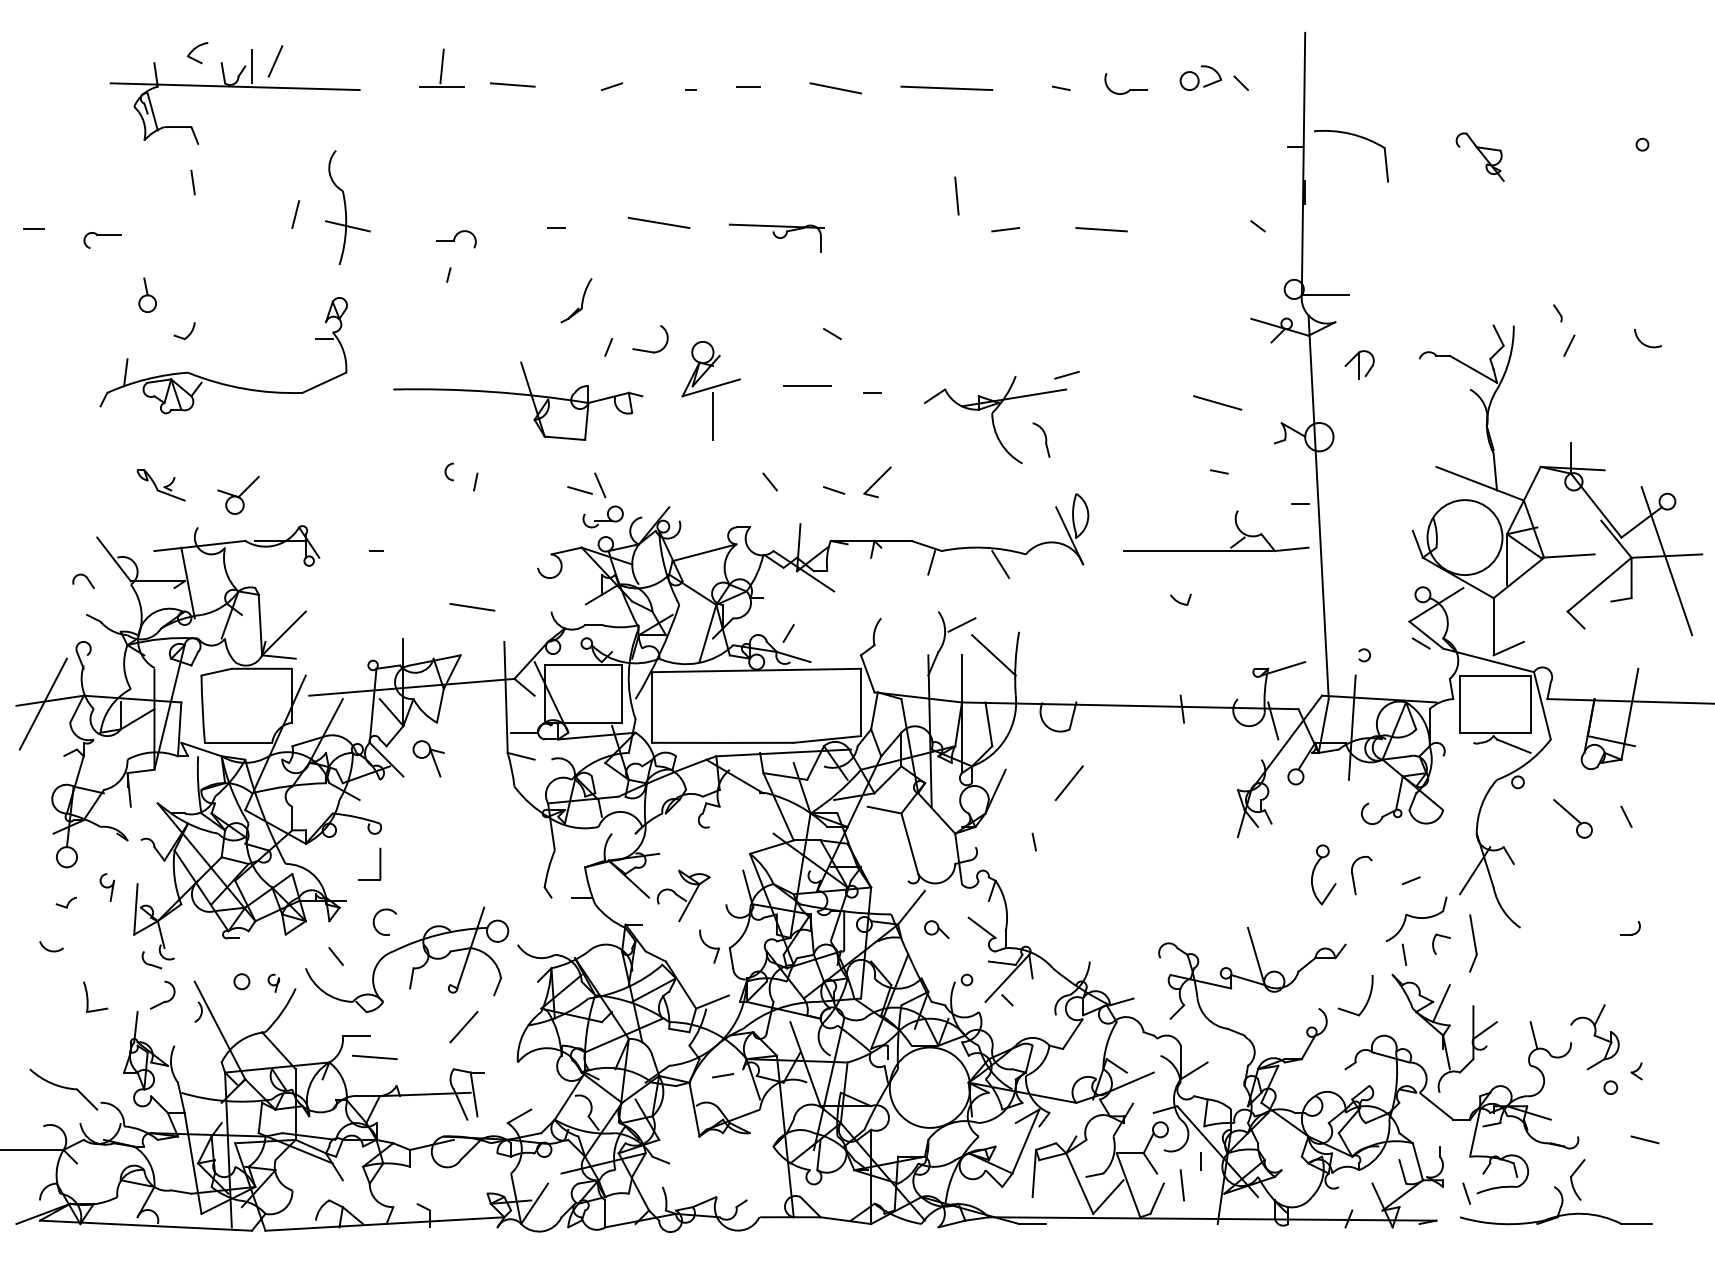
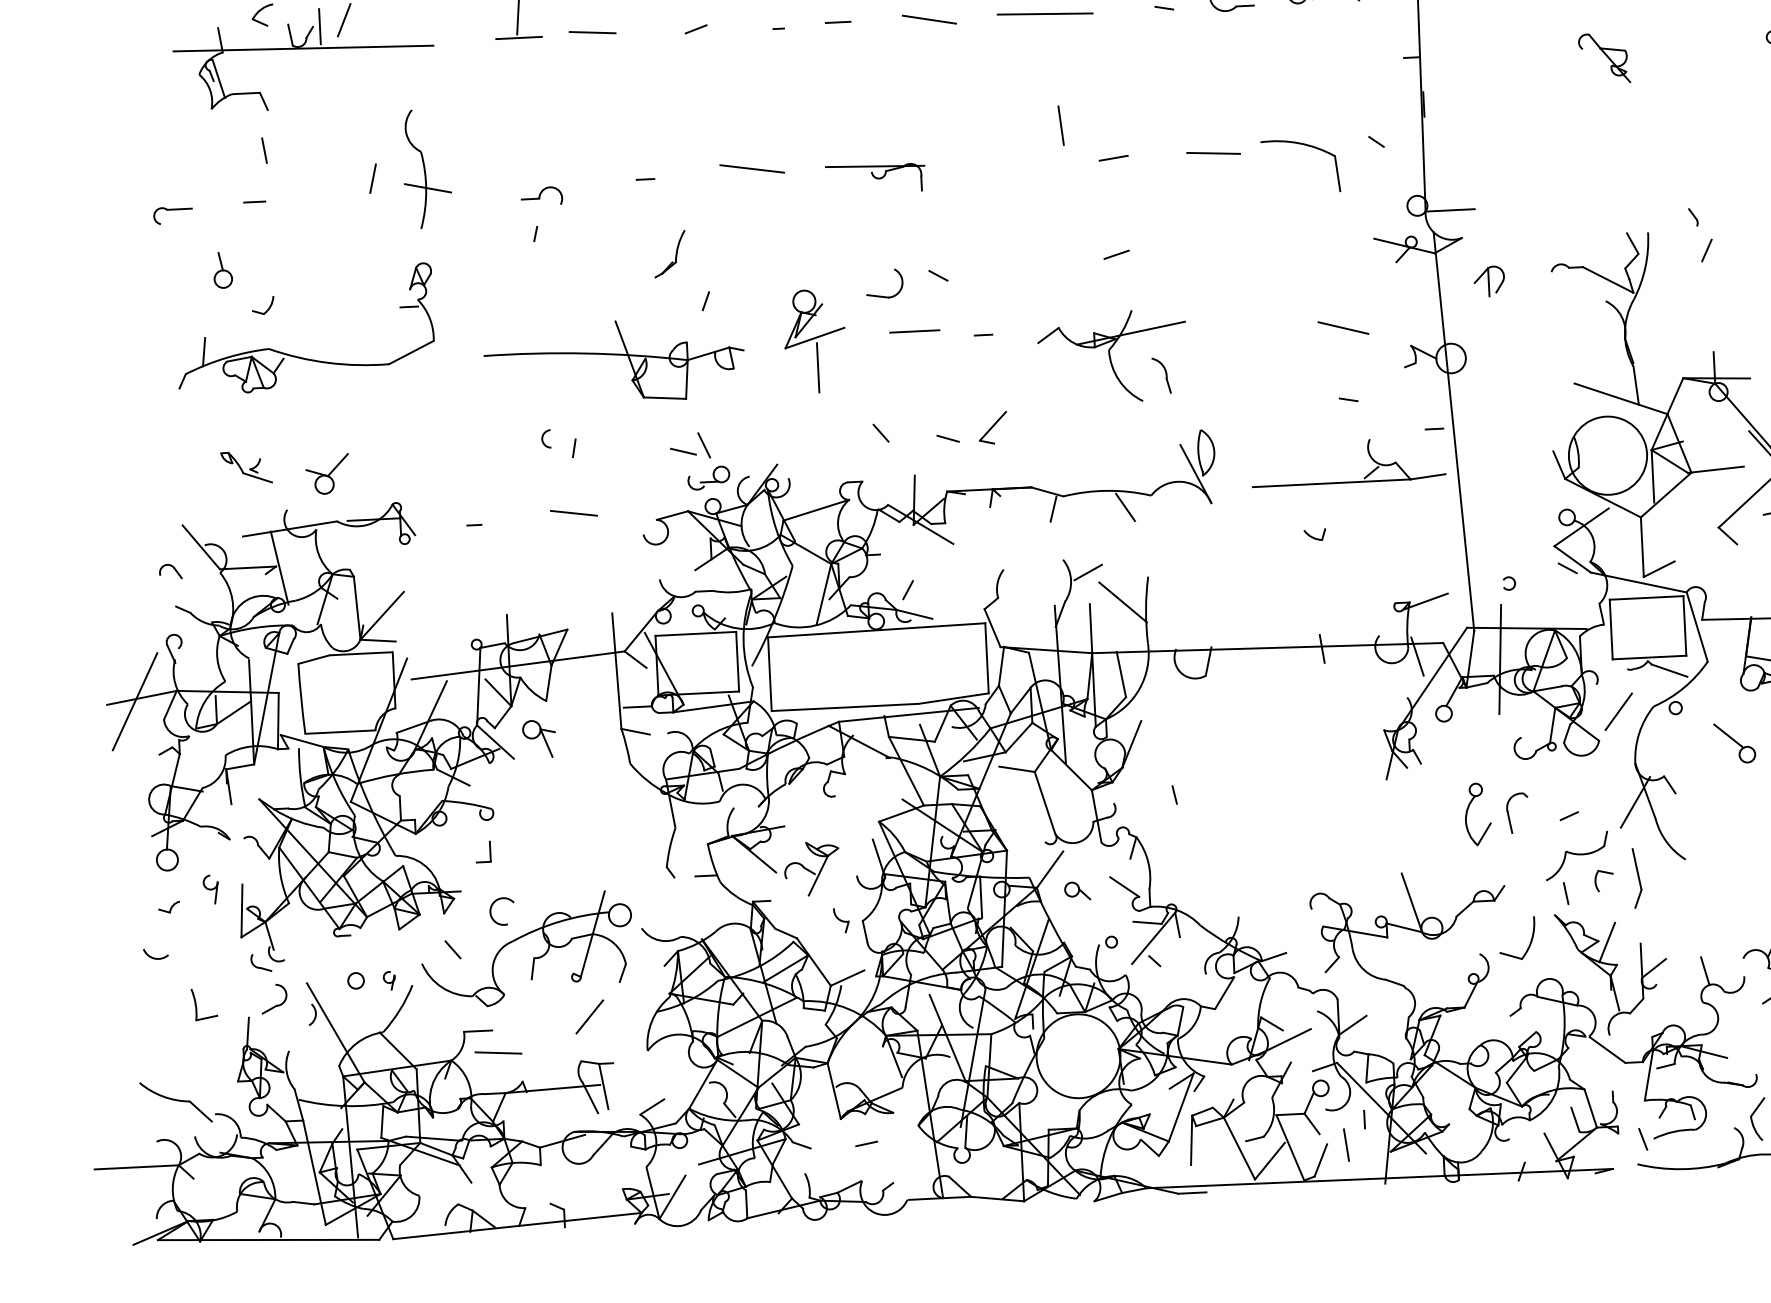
part: (1358, 137) -> (1307, 146), moved
line: (33, 228) -> (253, 201), moved
part: (649, 350) -> (884, 295), moved
line: (1066, 374) -> (1116, 254), moved
line: (472, 607) -> (574, 513), moved
line: (1068, 782) -> (1617, 711), moved
part: (369, 863) -> (483, 851), size x0.62
part: (709, 946) -> (841, 920), size x0.71
line: (723, 1075) -> (867, 1143), moved

